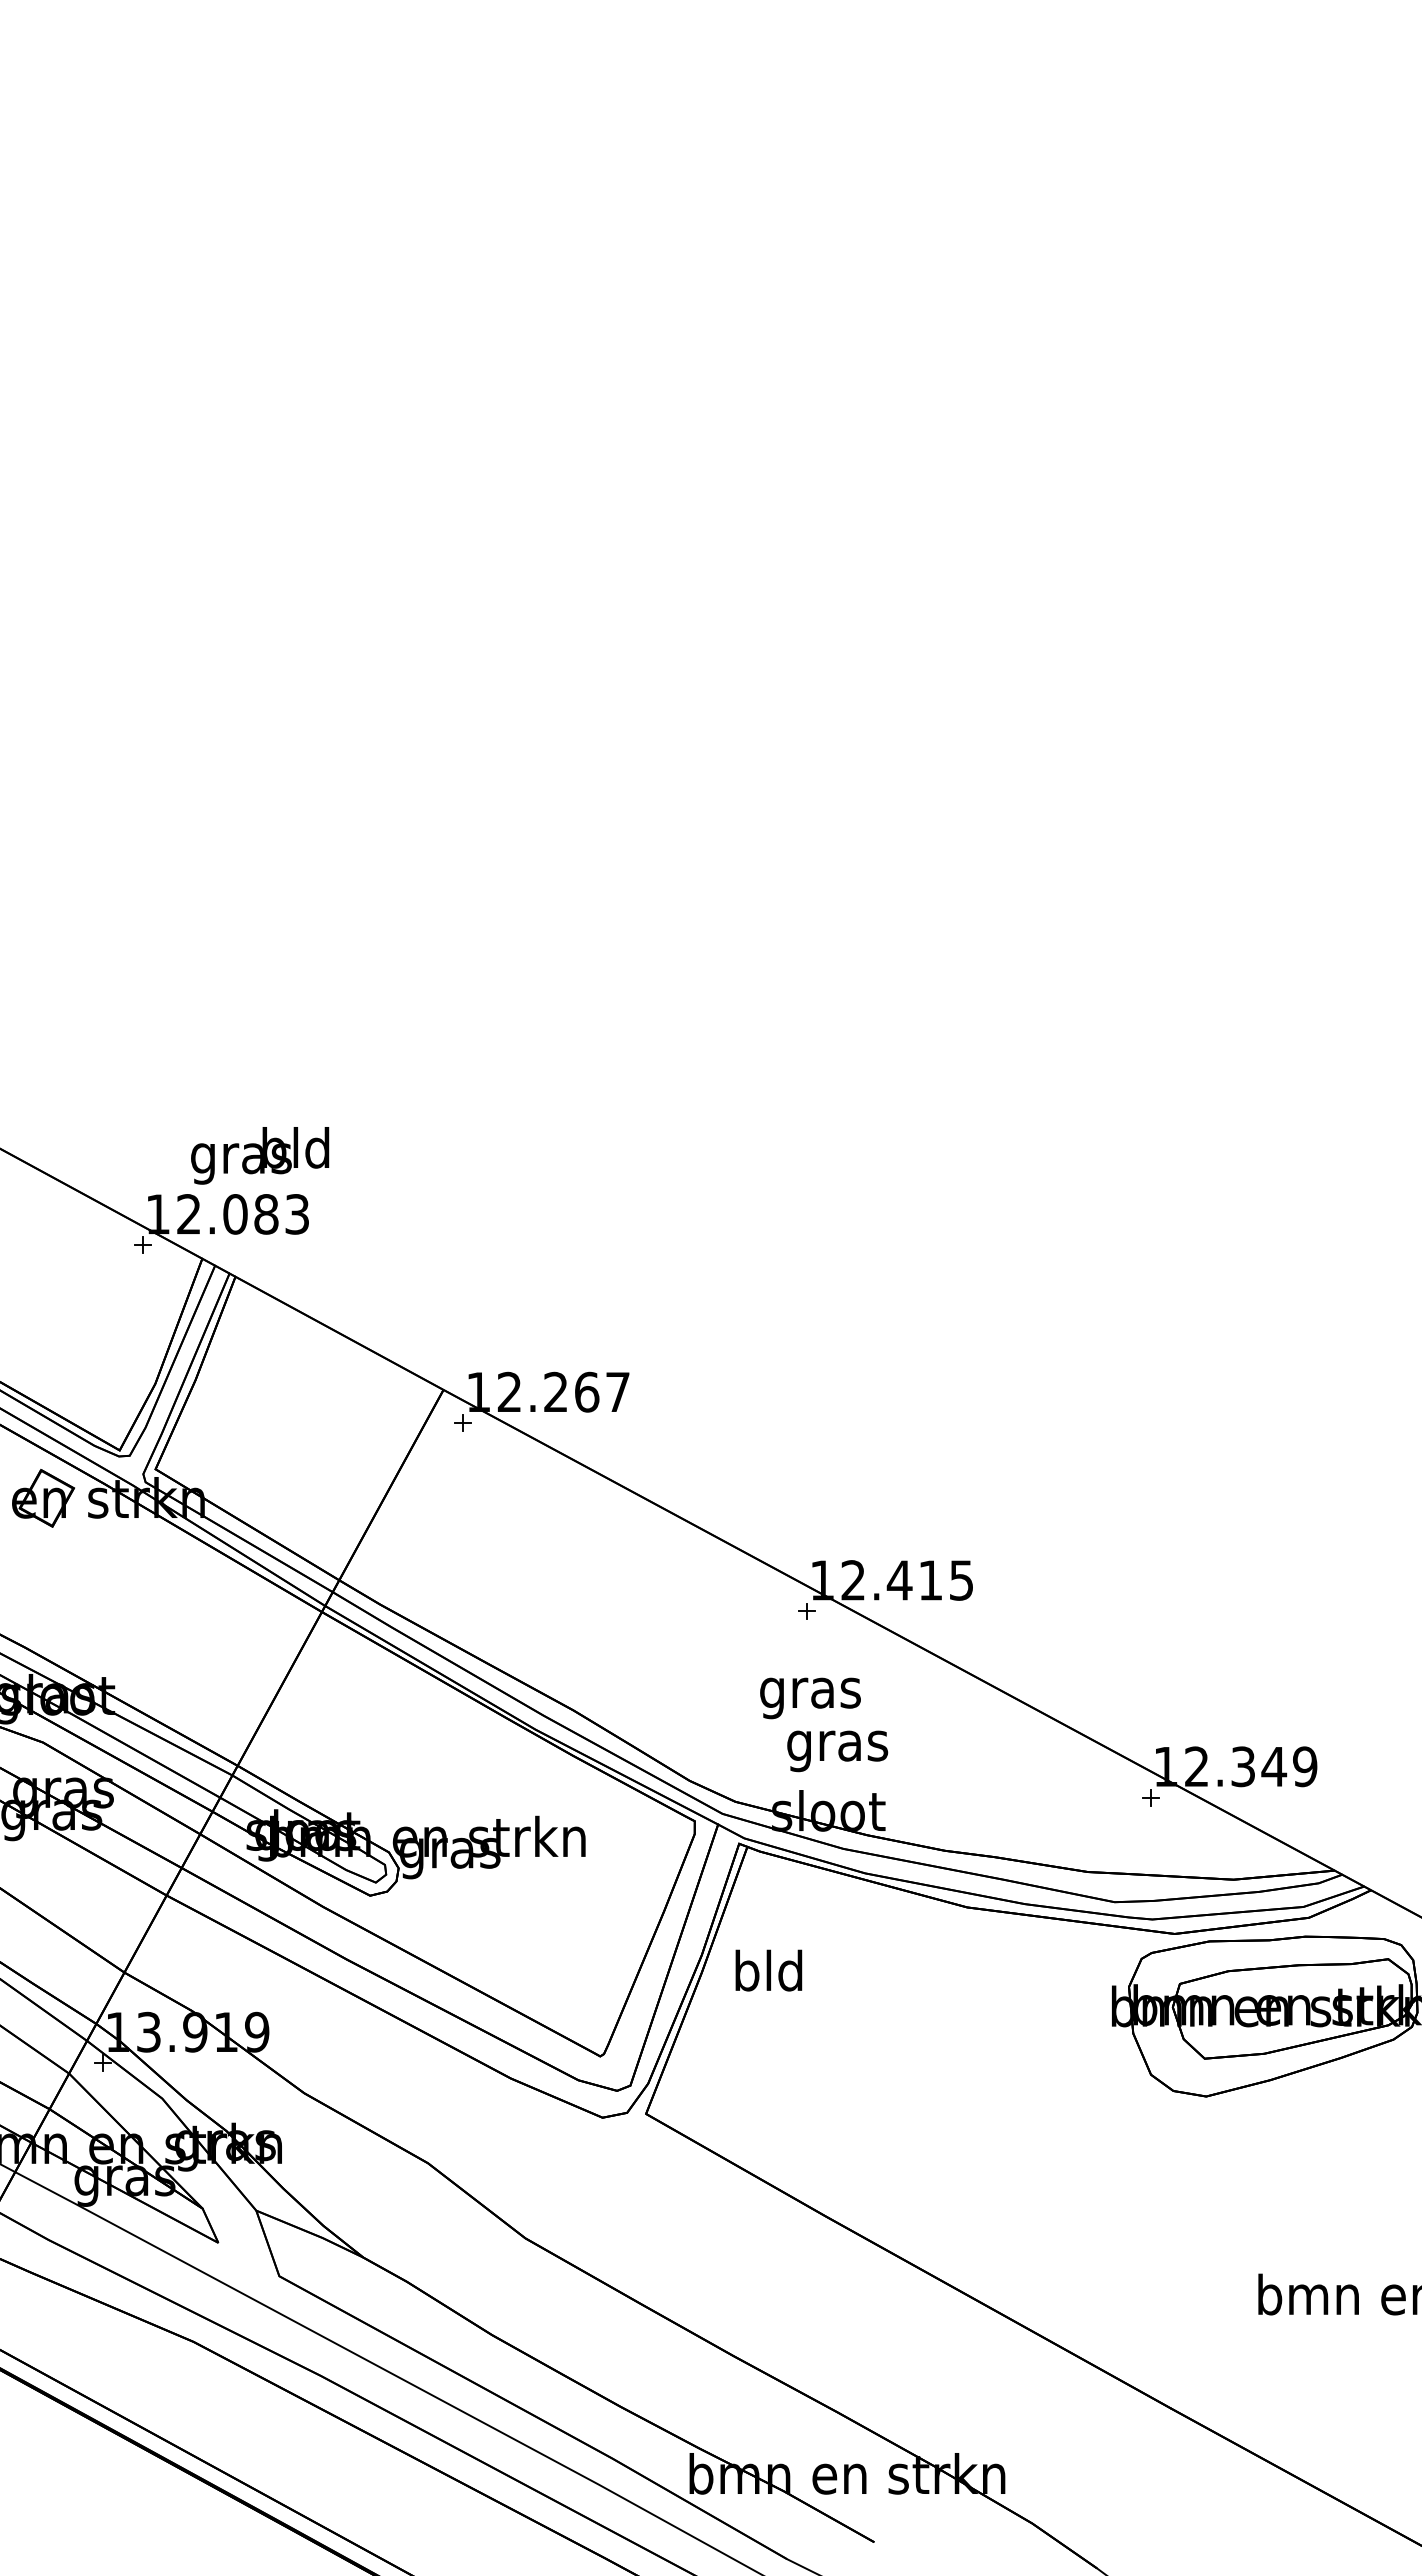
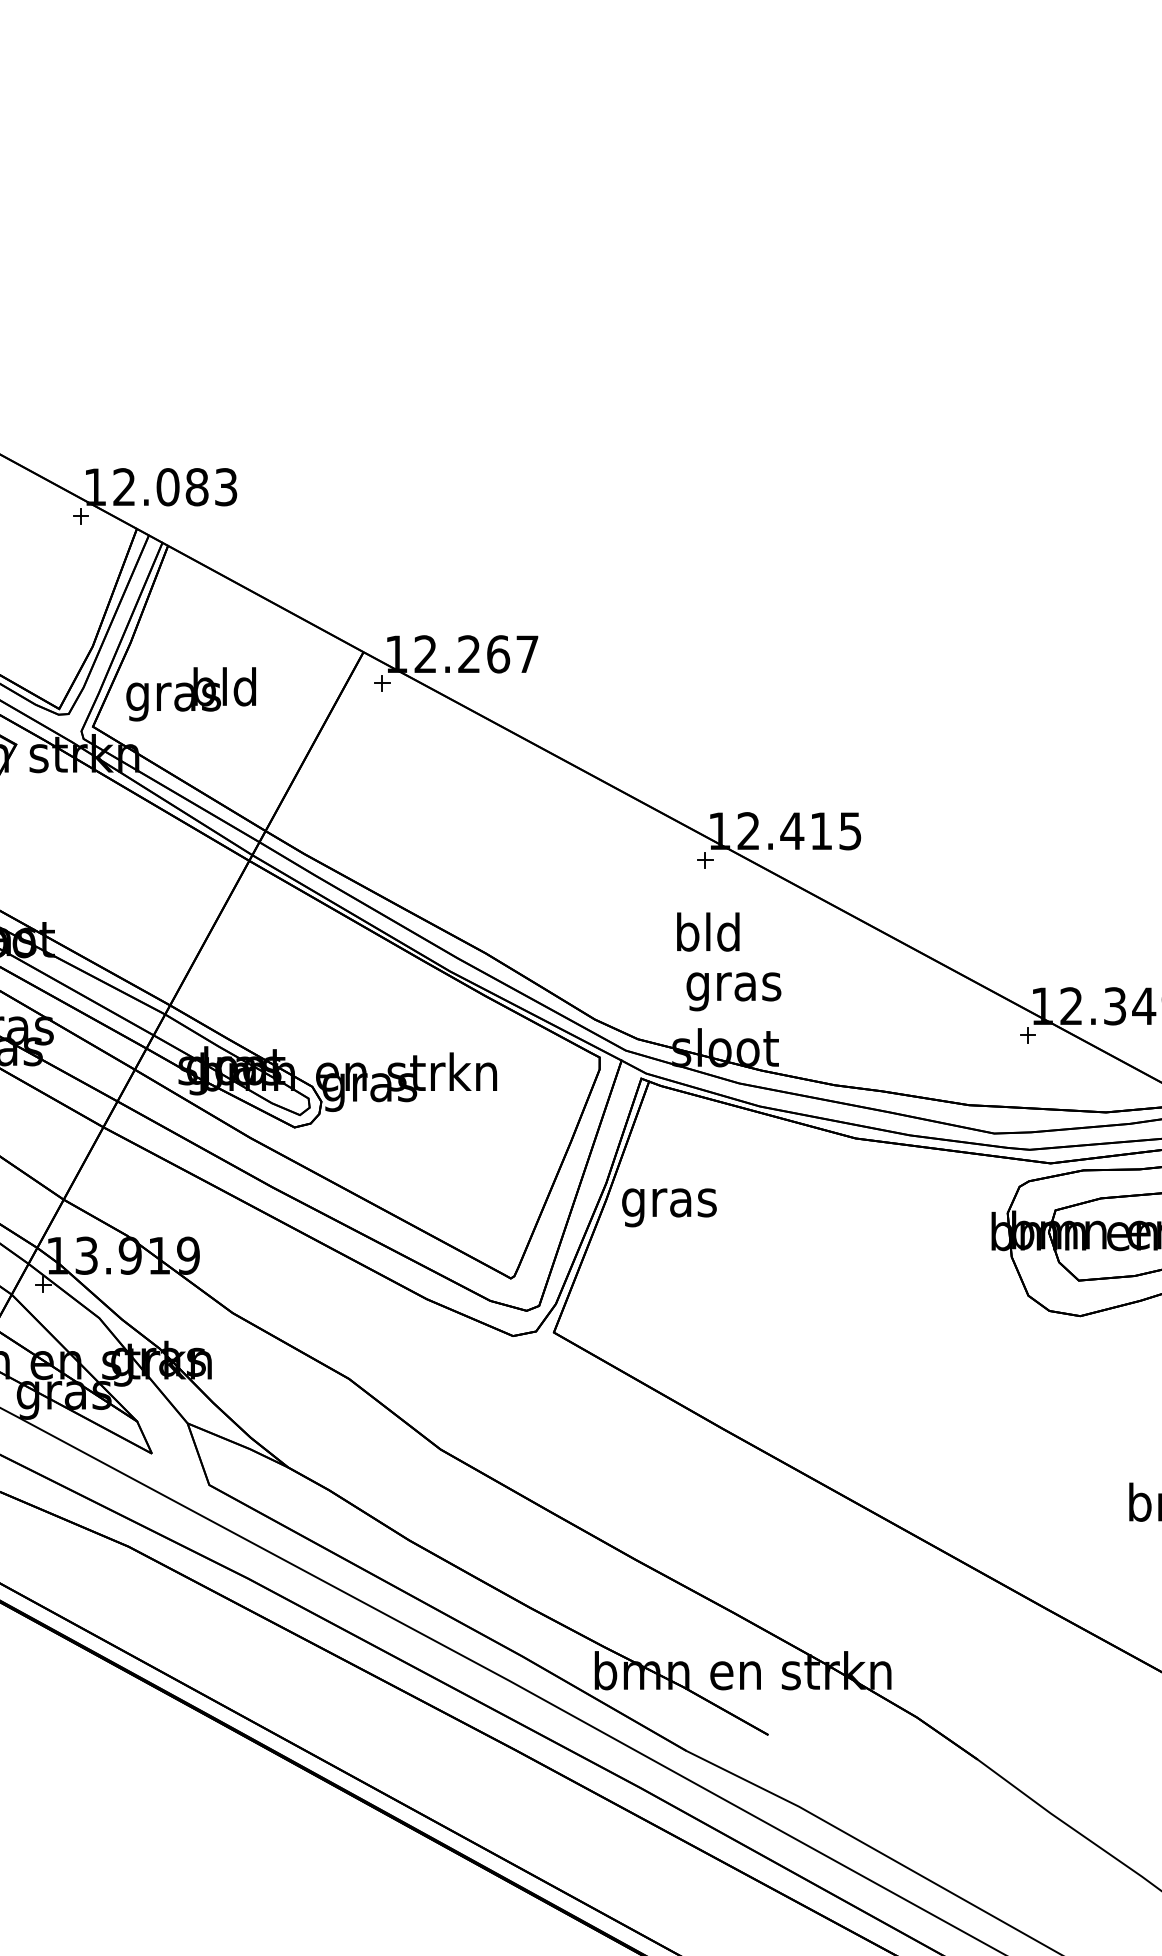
text: (260, 1155) -> (191, 694), moved
text: (810, 1693) -> (708, 937), gras -> bld
text: (768, 1975) -> (668, 1202), bld -> gras

